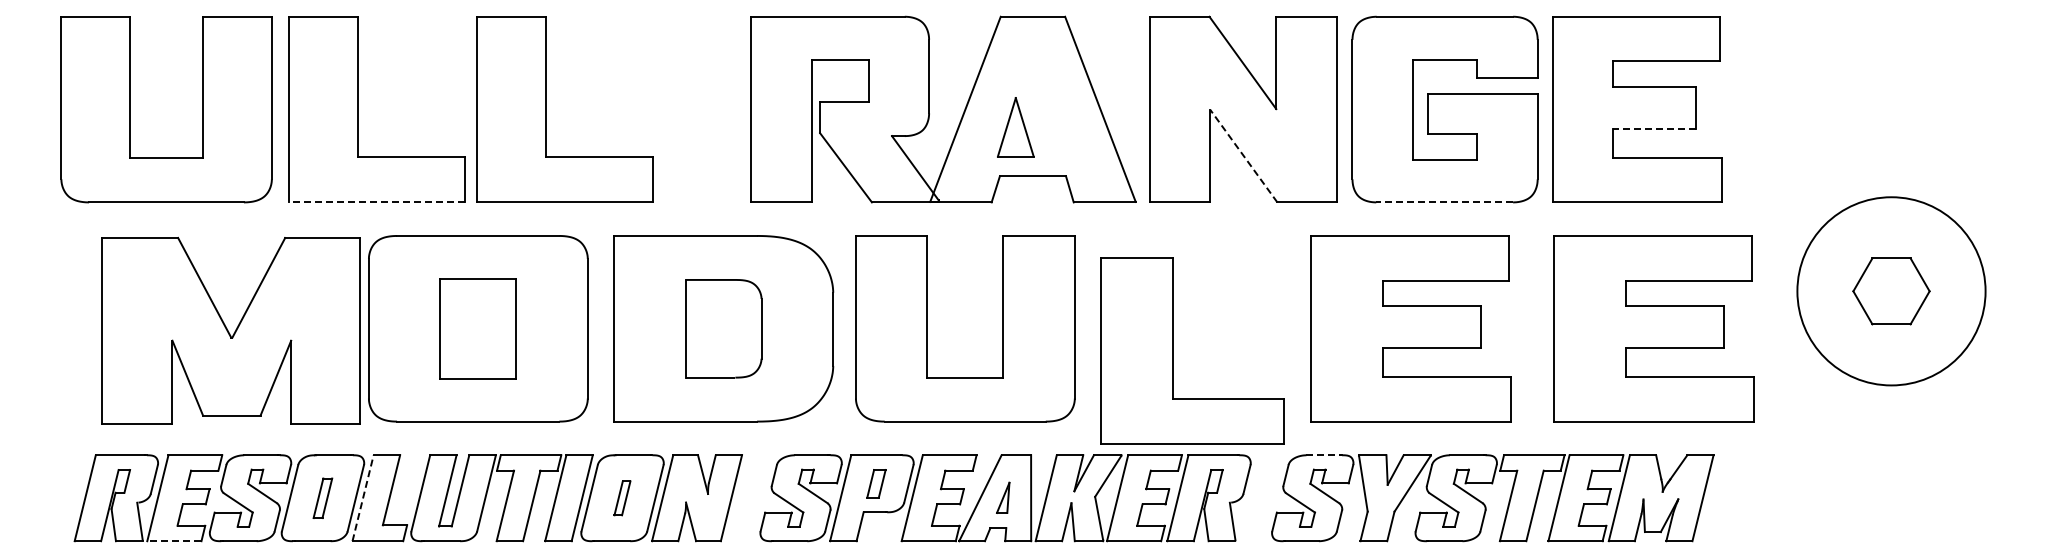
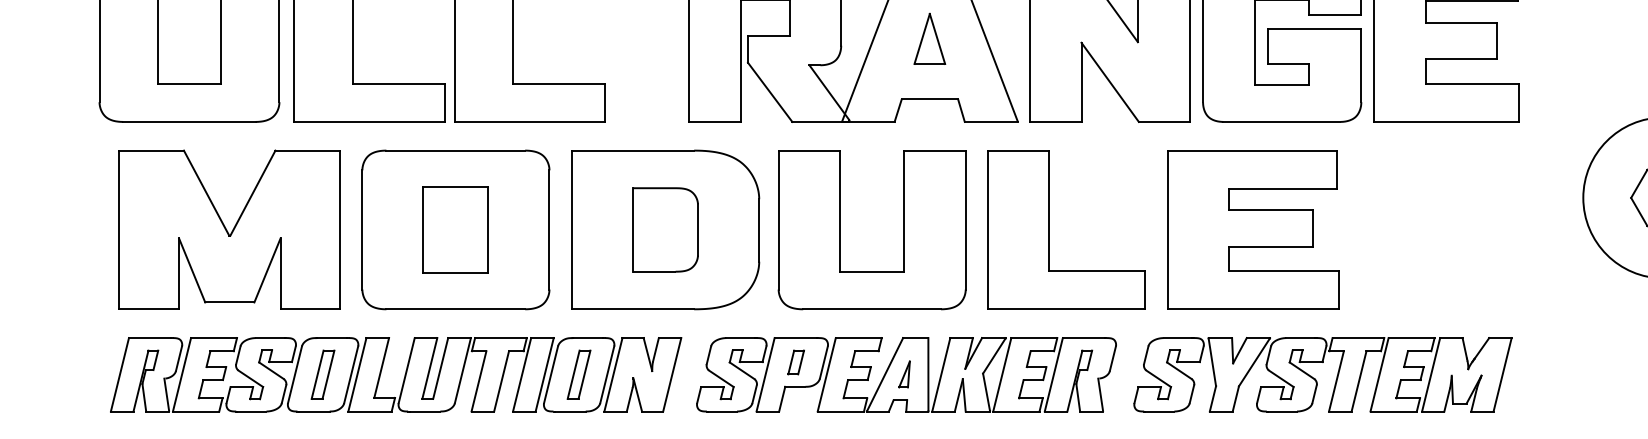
part: (1015, 127) -> (929, 39), moved
line: (1654, 129) -> (1461, 59), dashed -> solid
line: (1243, 155) -> (1109, 81), dashed -> solid
line: (377, 202) -> (369, 122), dashed -> solid
line: (1444, 202) -> (1281, 122), dashed -> solid
part: (1653, 328) -> (1460, 229), removed
part: (230, 330) -> (228, 229), moved
part: (1173, 350) -> (1050, 229), moved
line: (1323, 455) -> (1178, 338), dashed -> solid
line: (363, 497) -> (357, 374), dashed -> solid
part: (322, 498) -> (322, 375), size x1.43
part: (622, 498) -> (579, 375), size x1.67
line: (173, 541) -> (195, 411), dashed -> solid

